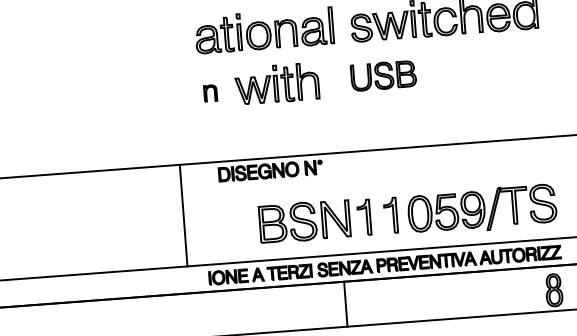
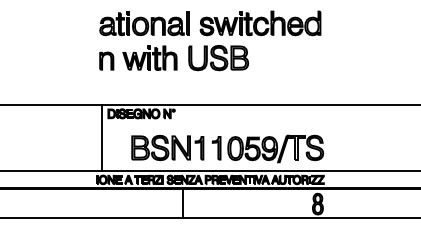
part: (383, 76) -> (218, 58), size x1.43
part: (209, 92) -> (106, 60), size x1.67
line: (183, 215) -> (101, 138), moved

